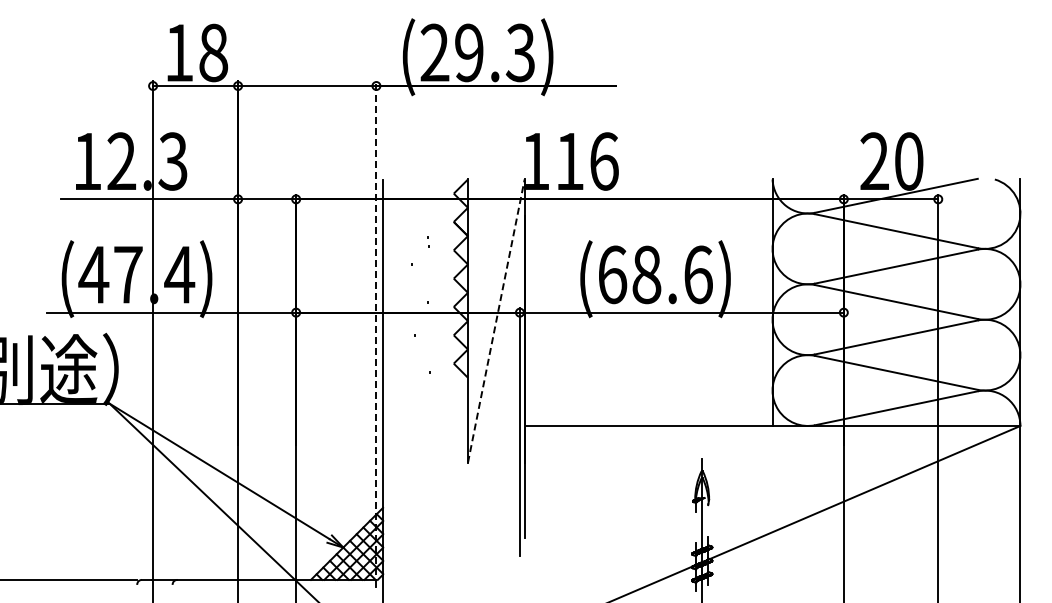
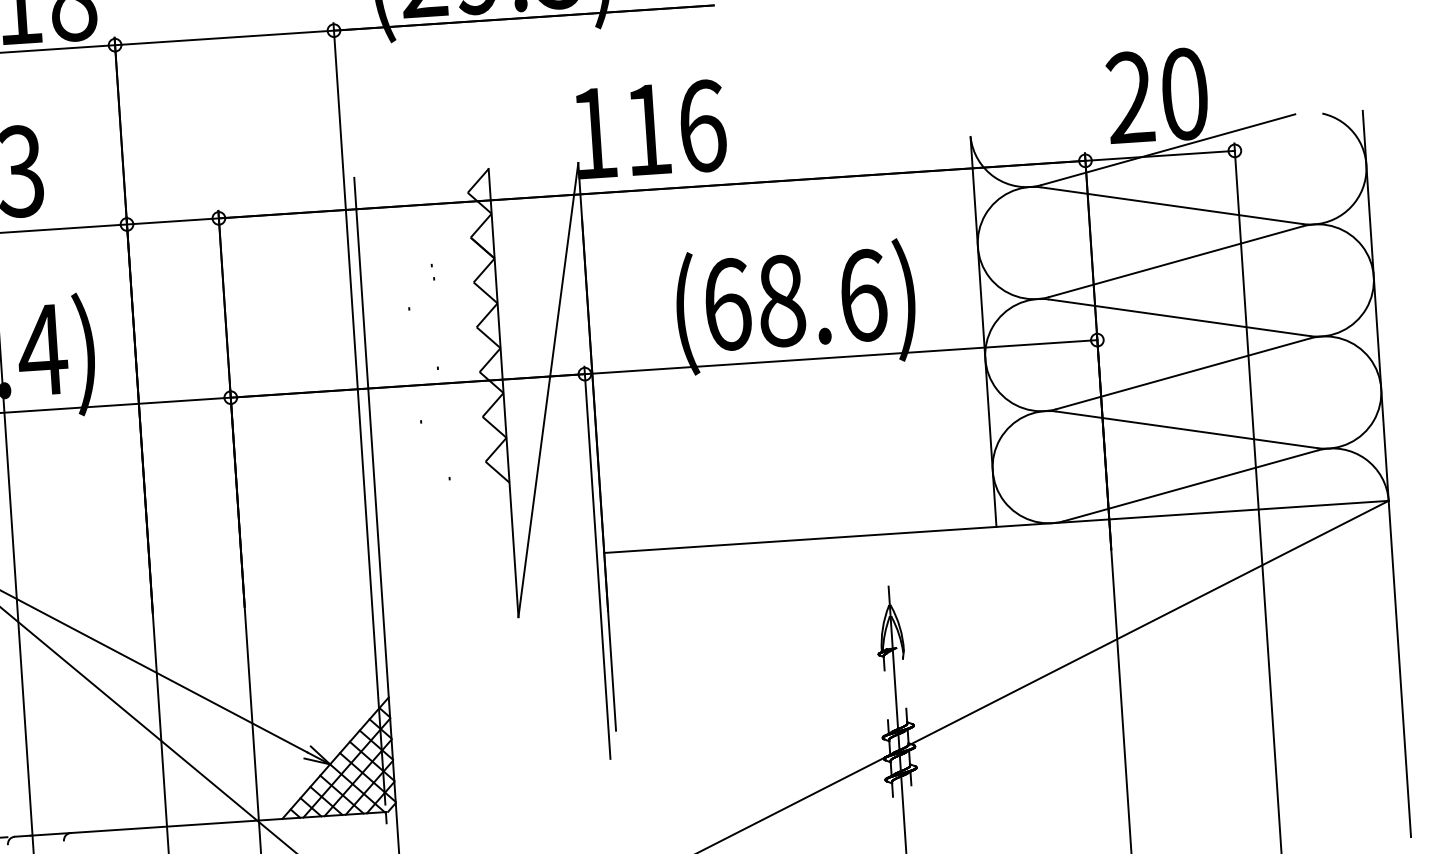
line: (496, 320) -> (548, 389), dashed -> solid
line: (376, 328) -> (359, 414), dashed -> solid

